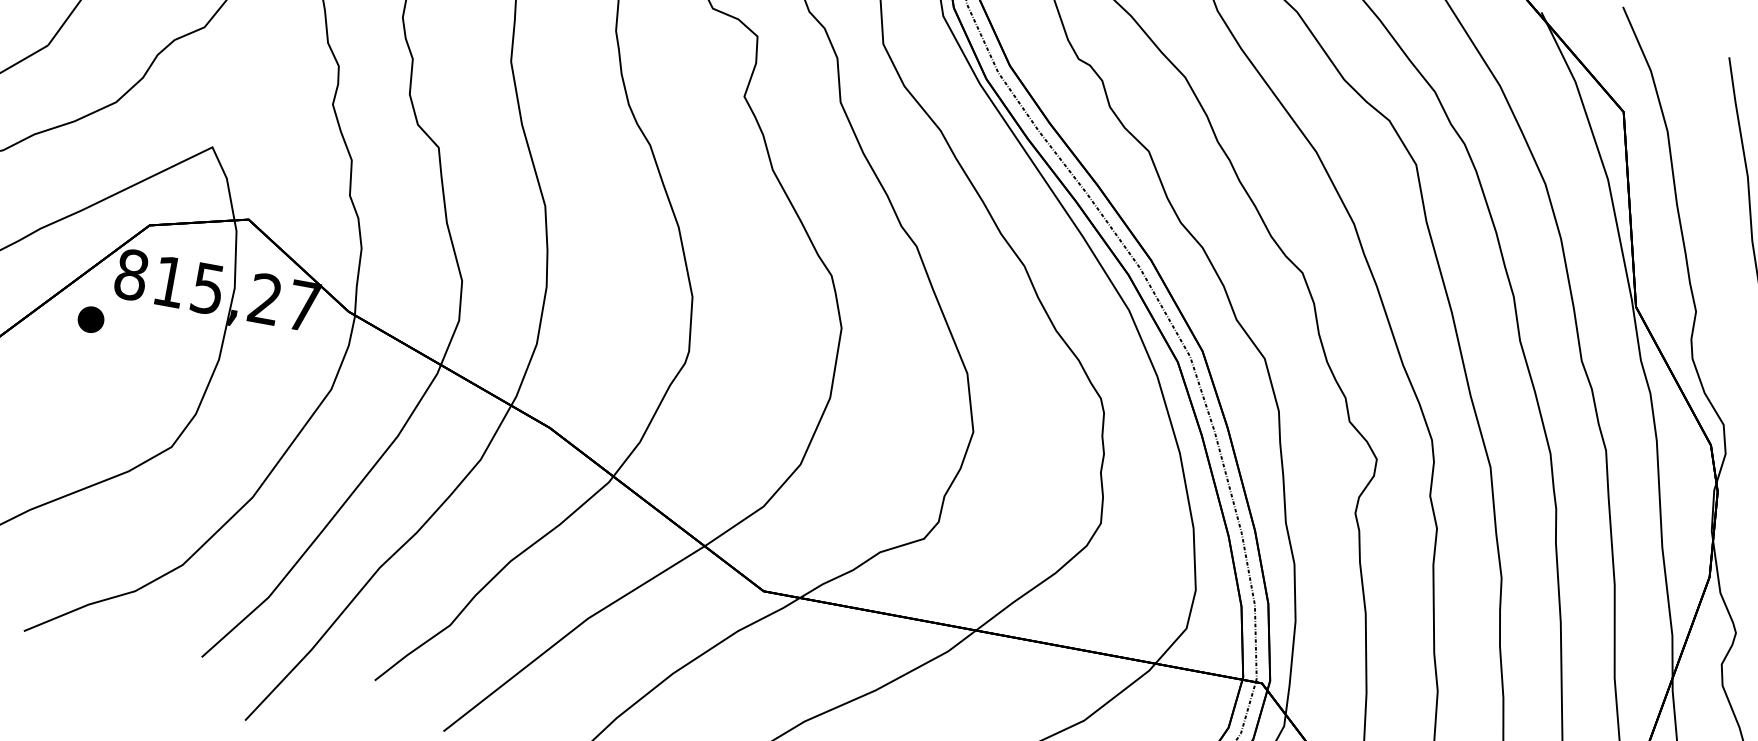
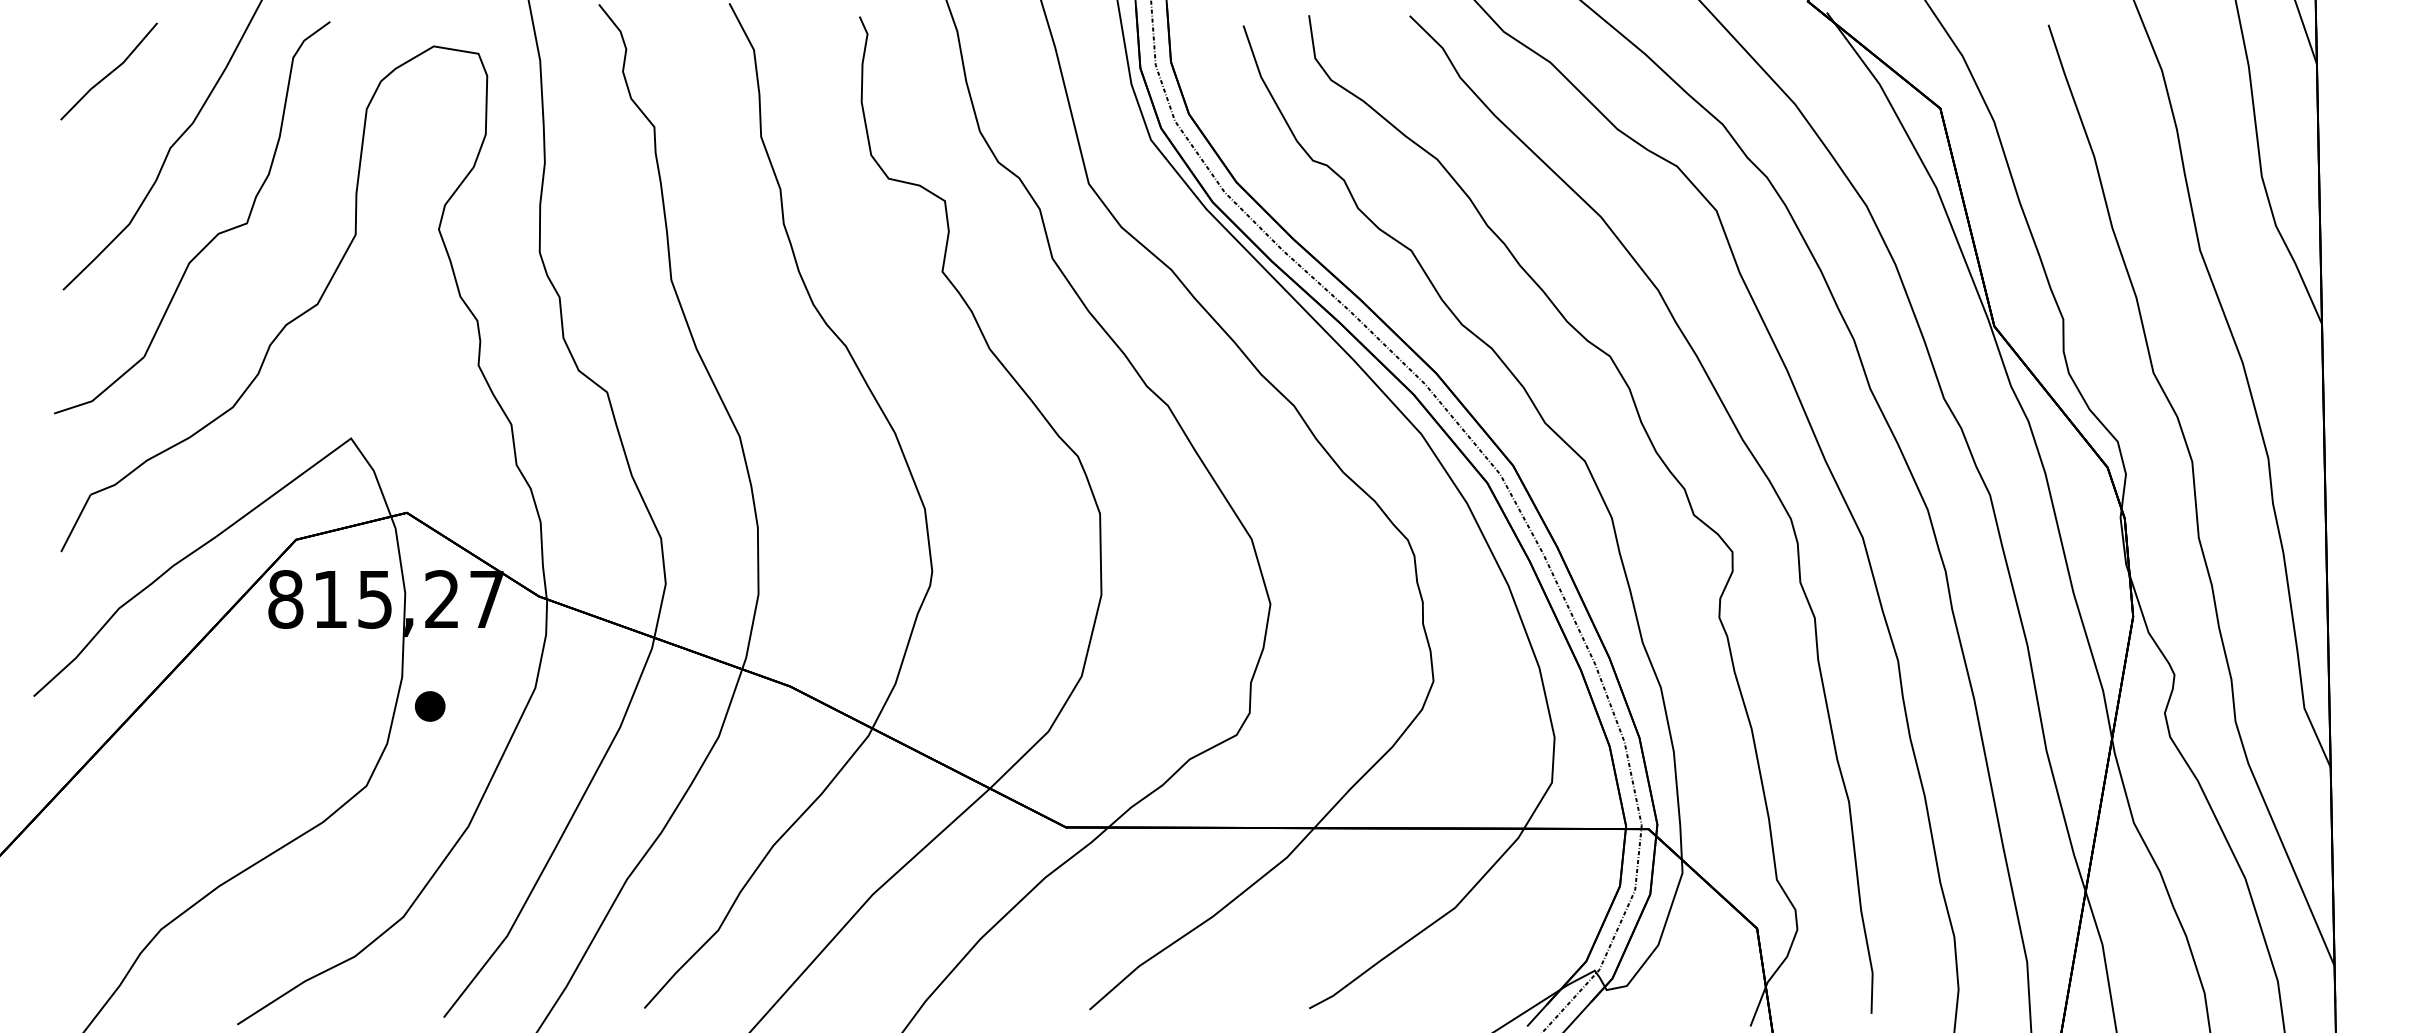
part: (91, 319) -> (430, 706), moved

